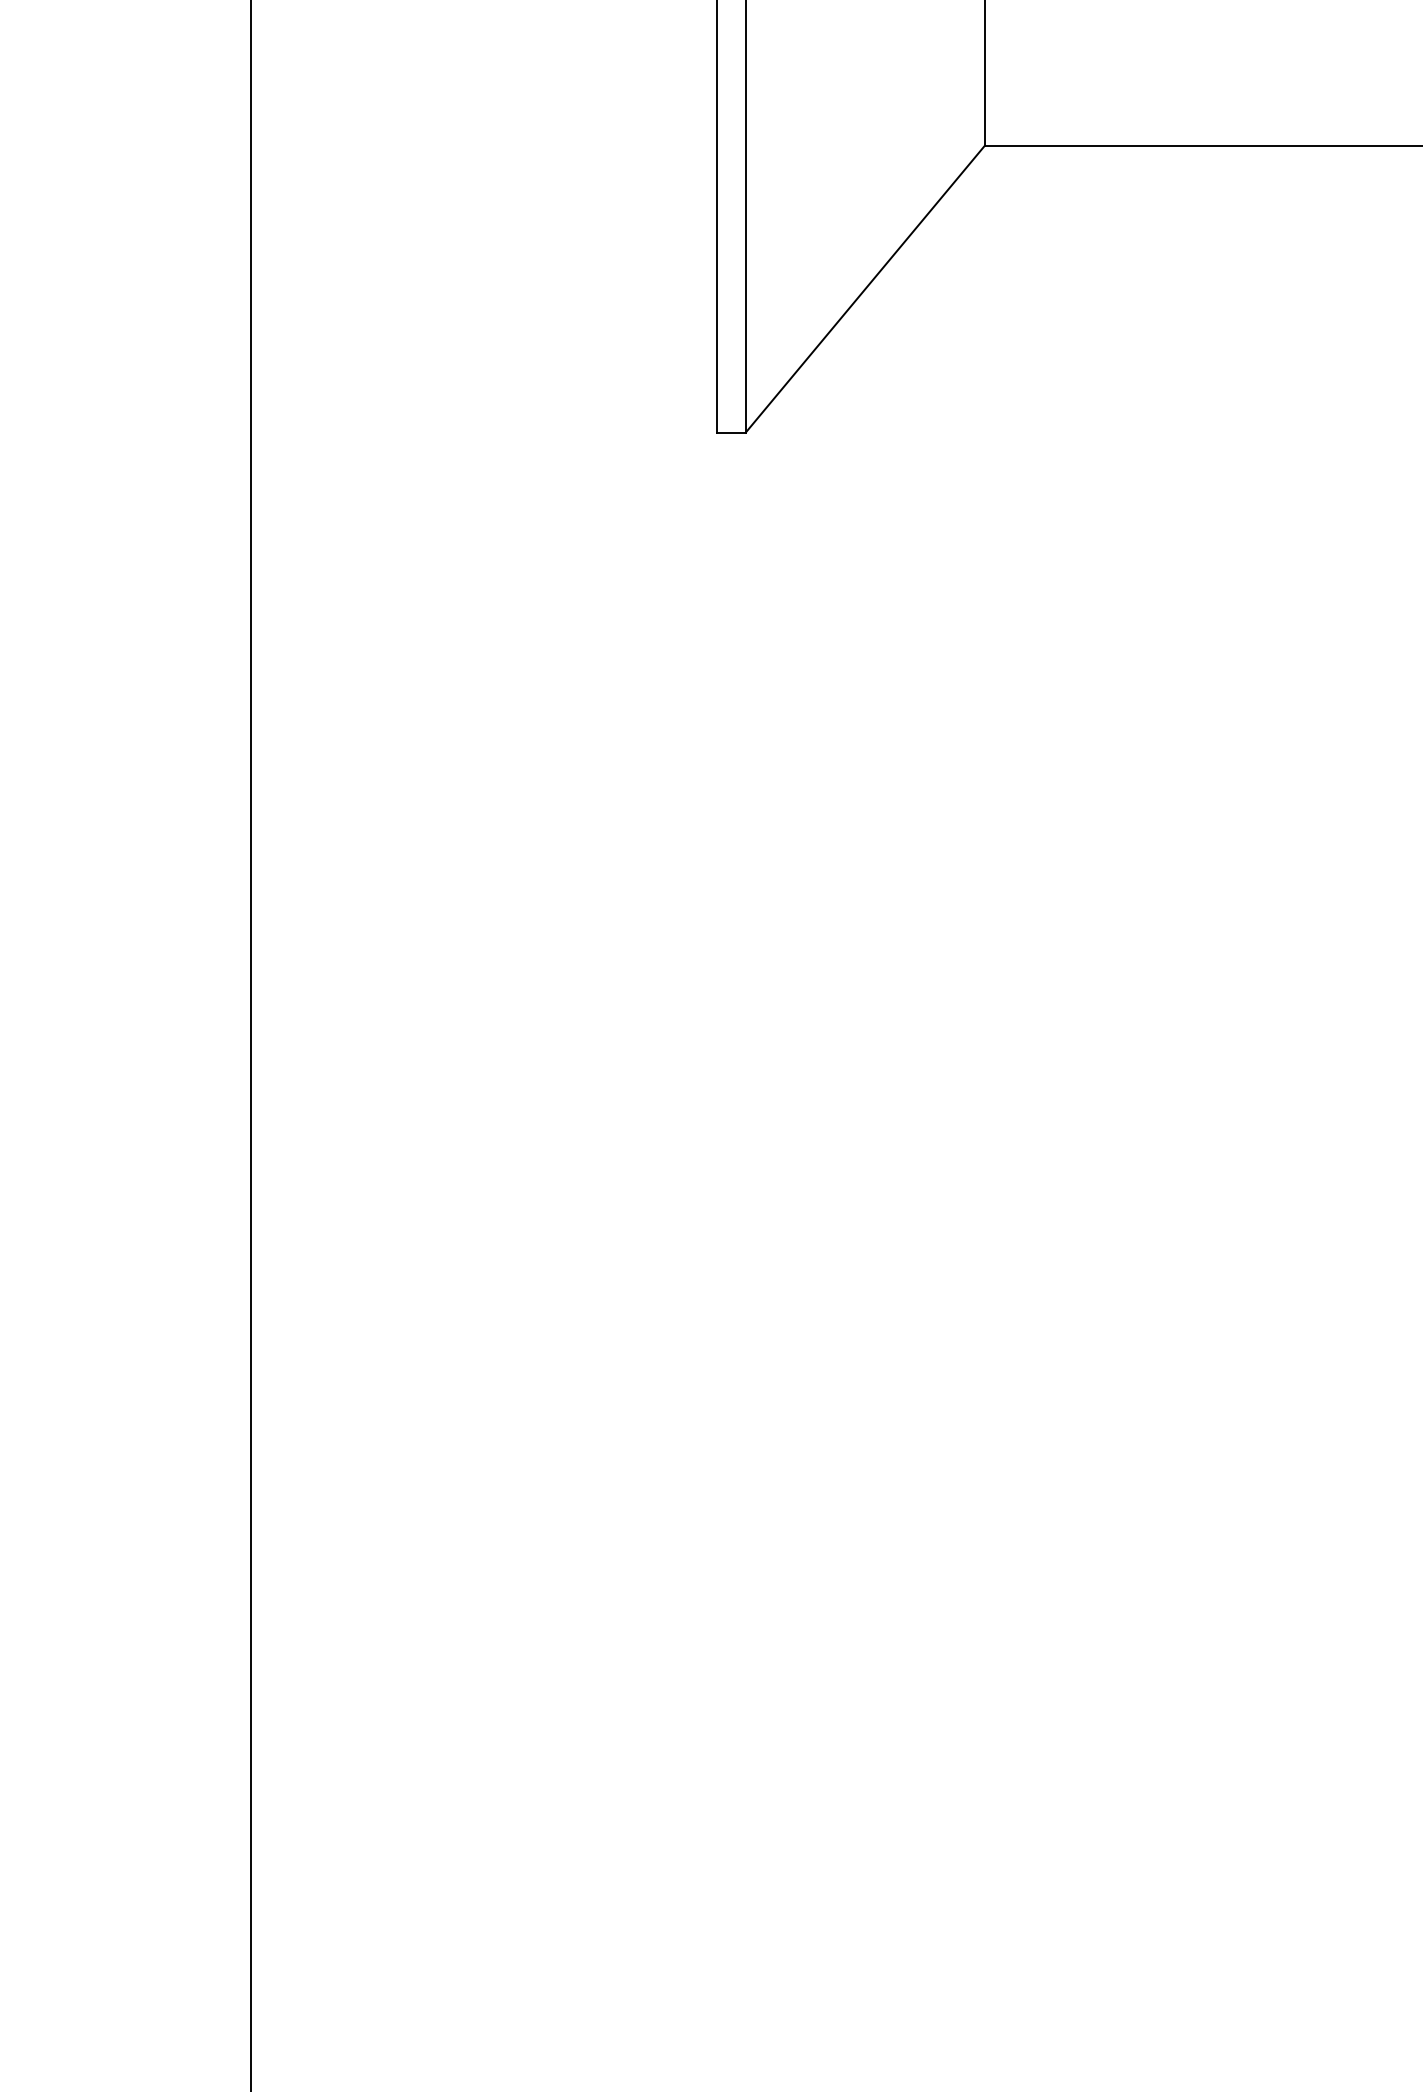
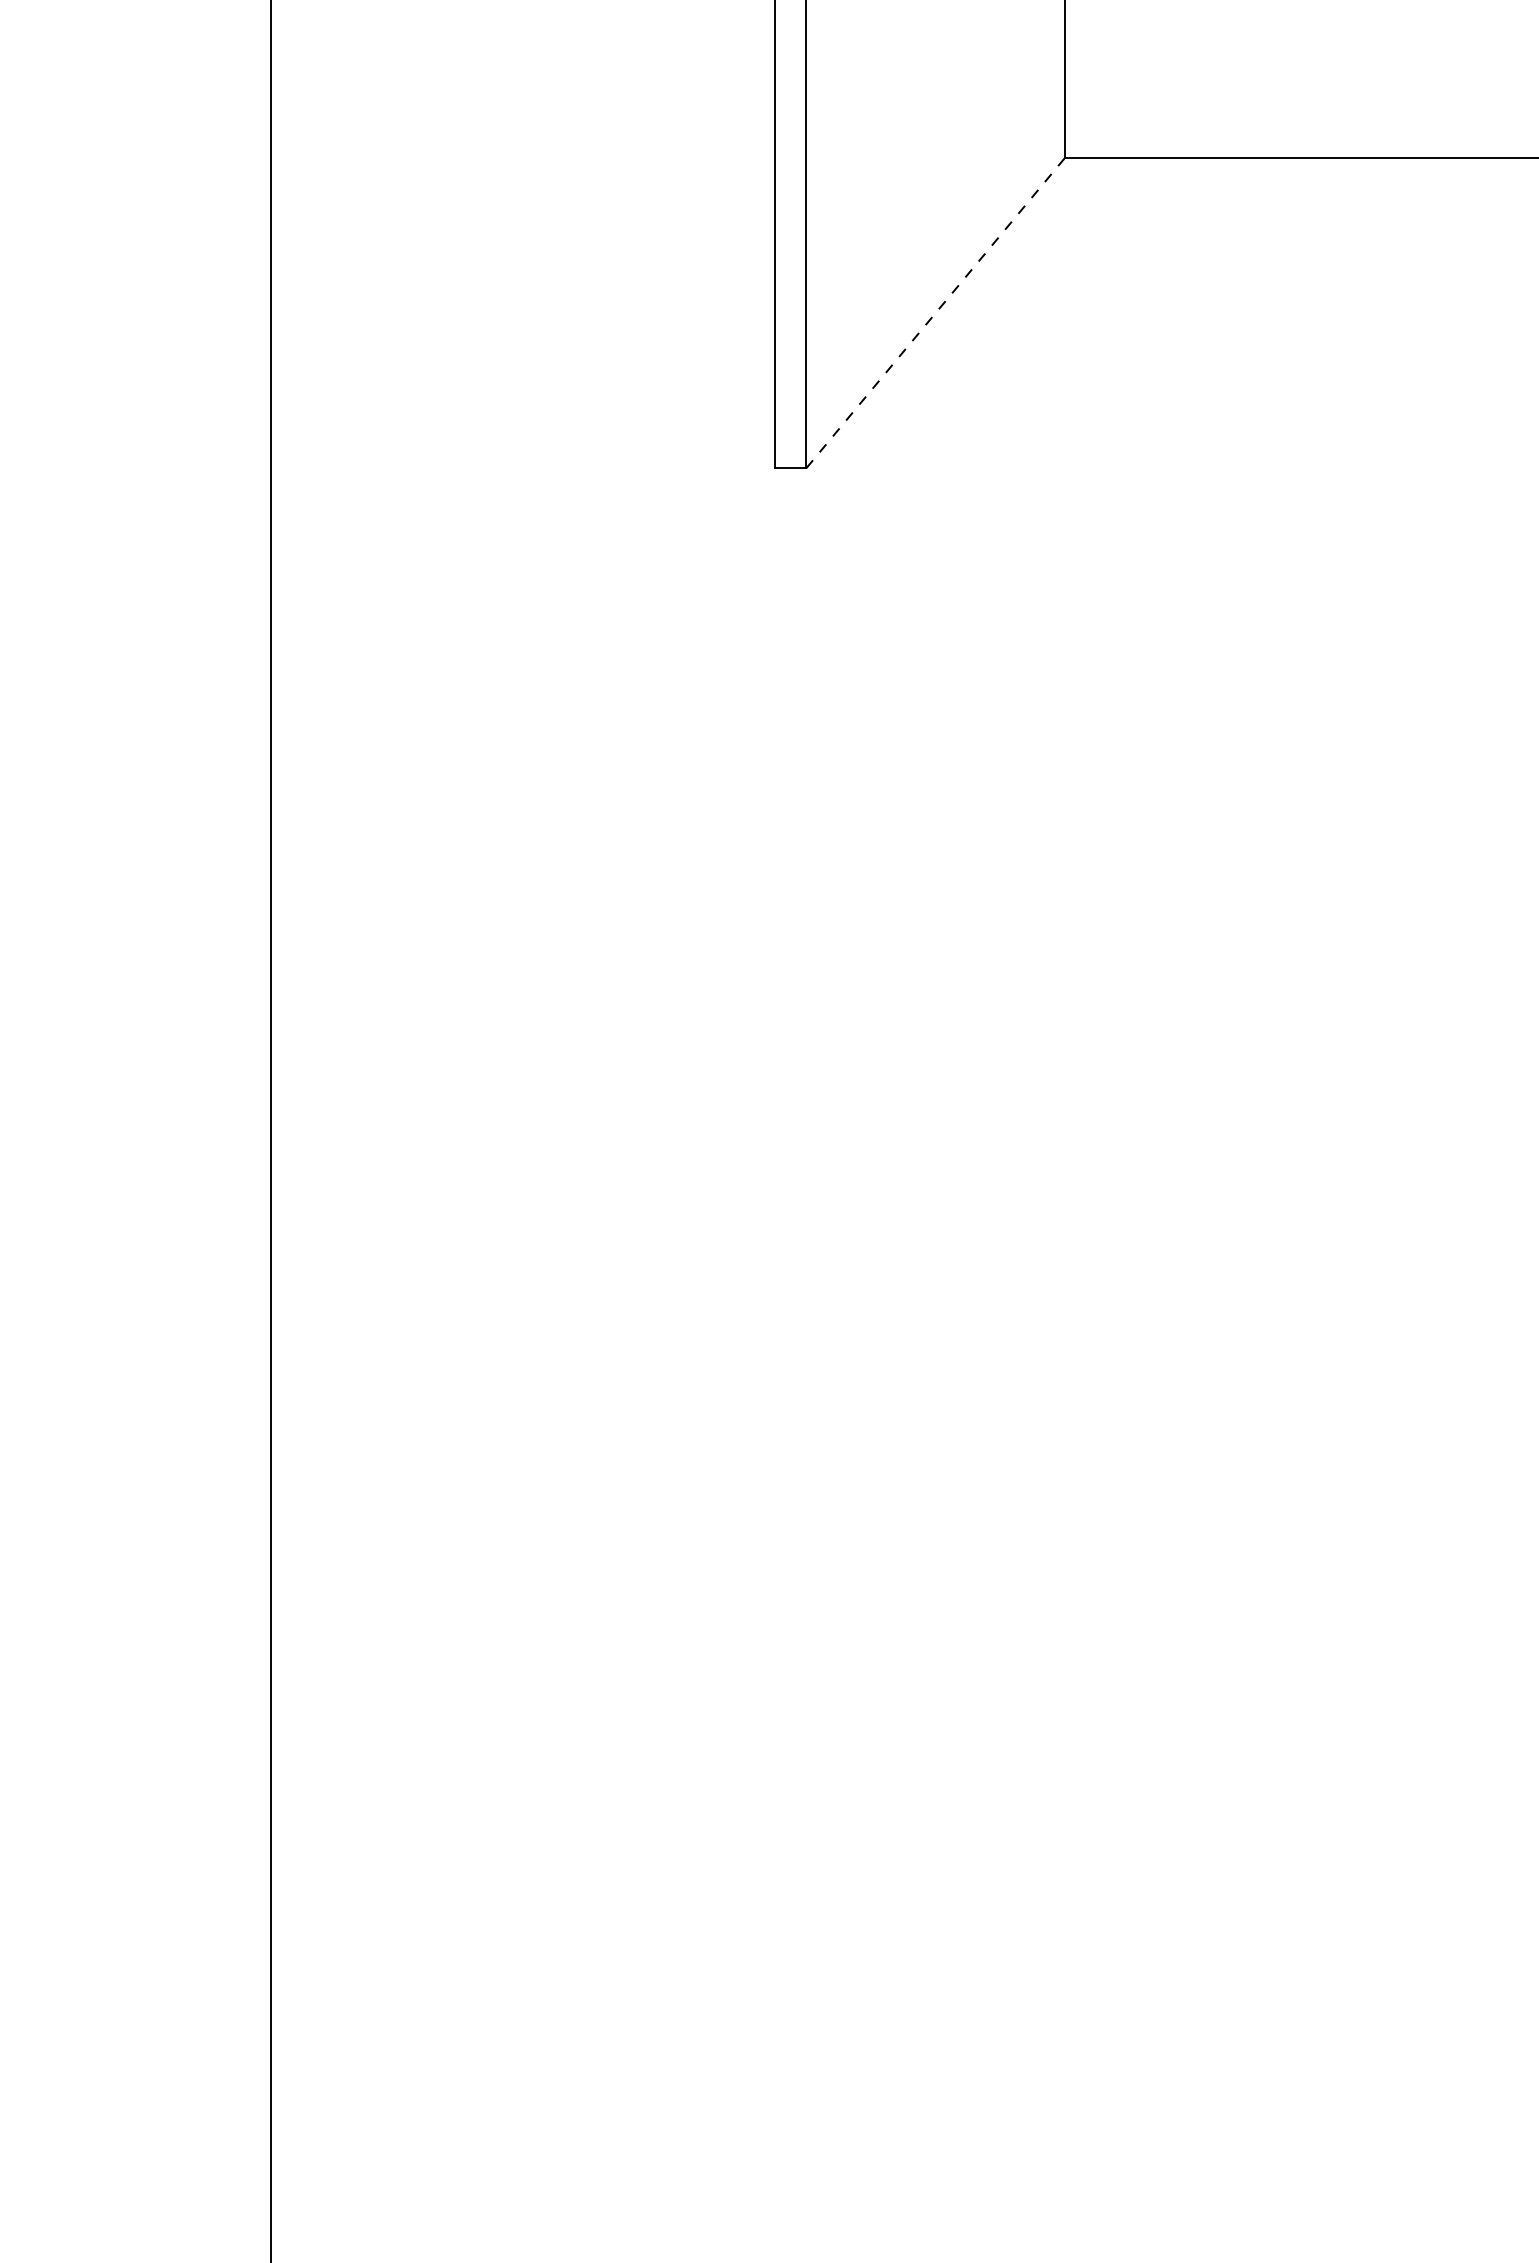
line: (865, 288) -> (936, 312), solid -> dashed

